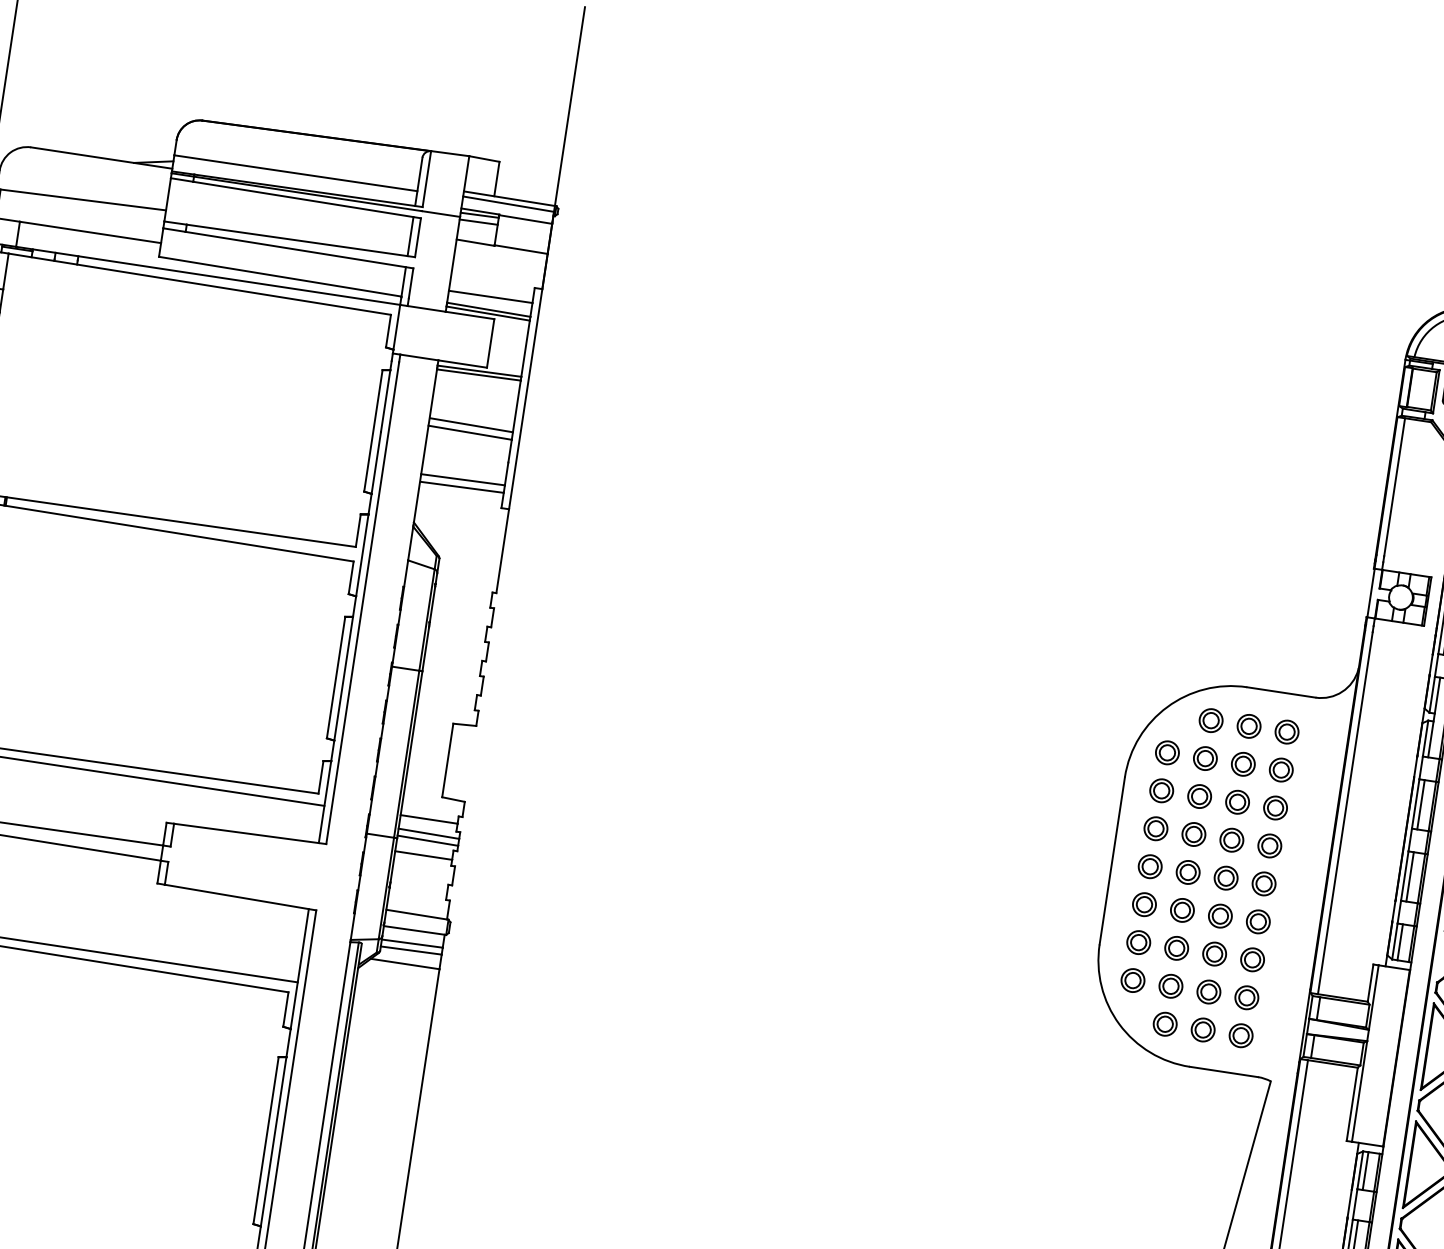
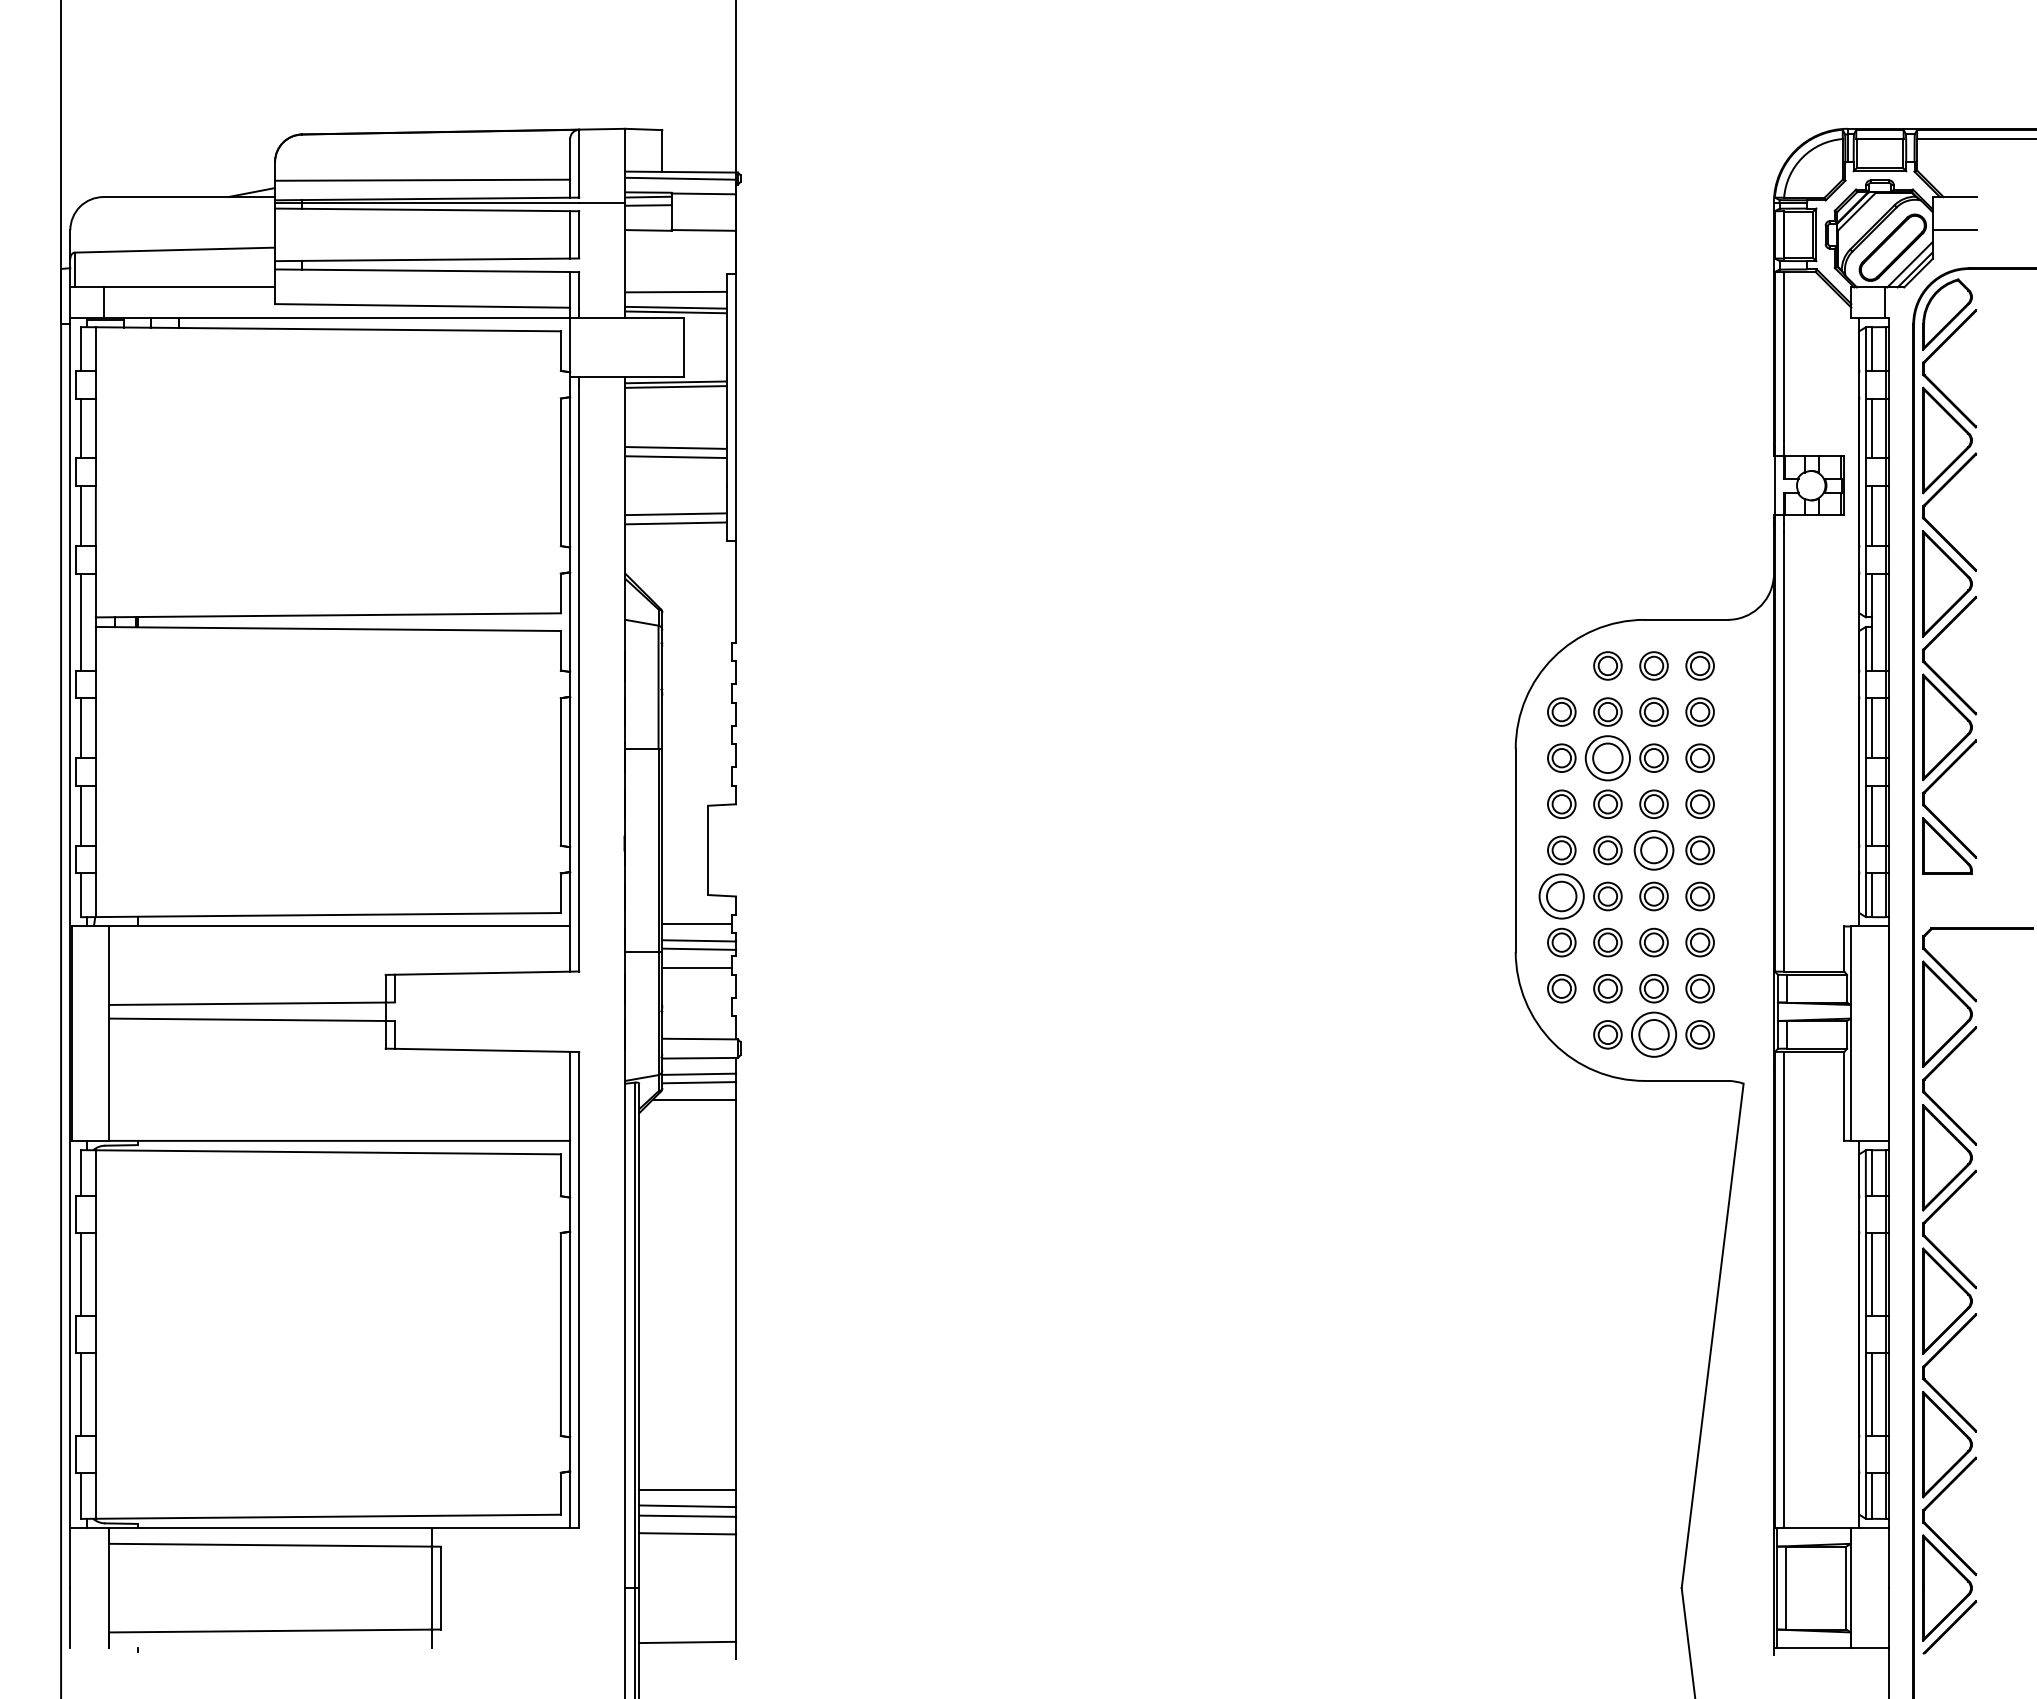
part: (1199, 795) -> (1607, 757), size x1.6
part: (1225, 878) -> (1653, 850), size x1.4
part: (1144, 904) -> (1561, 896), size x1.6
part: (1202, 1029) -> (1653, 1034), size x1.6

